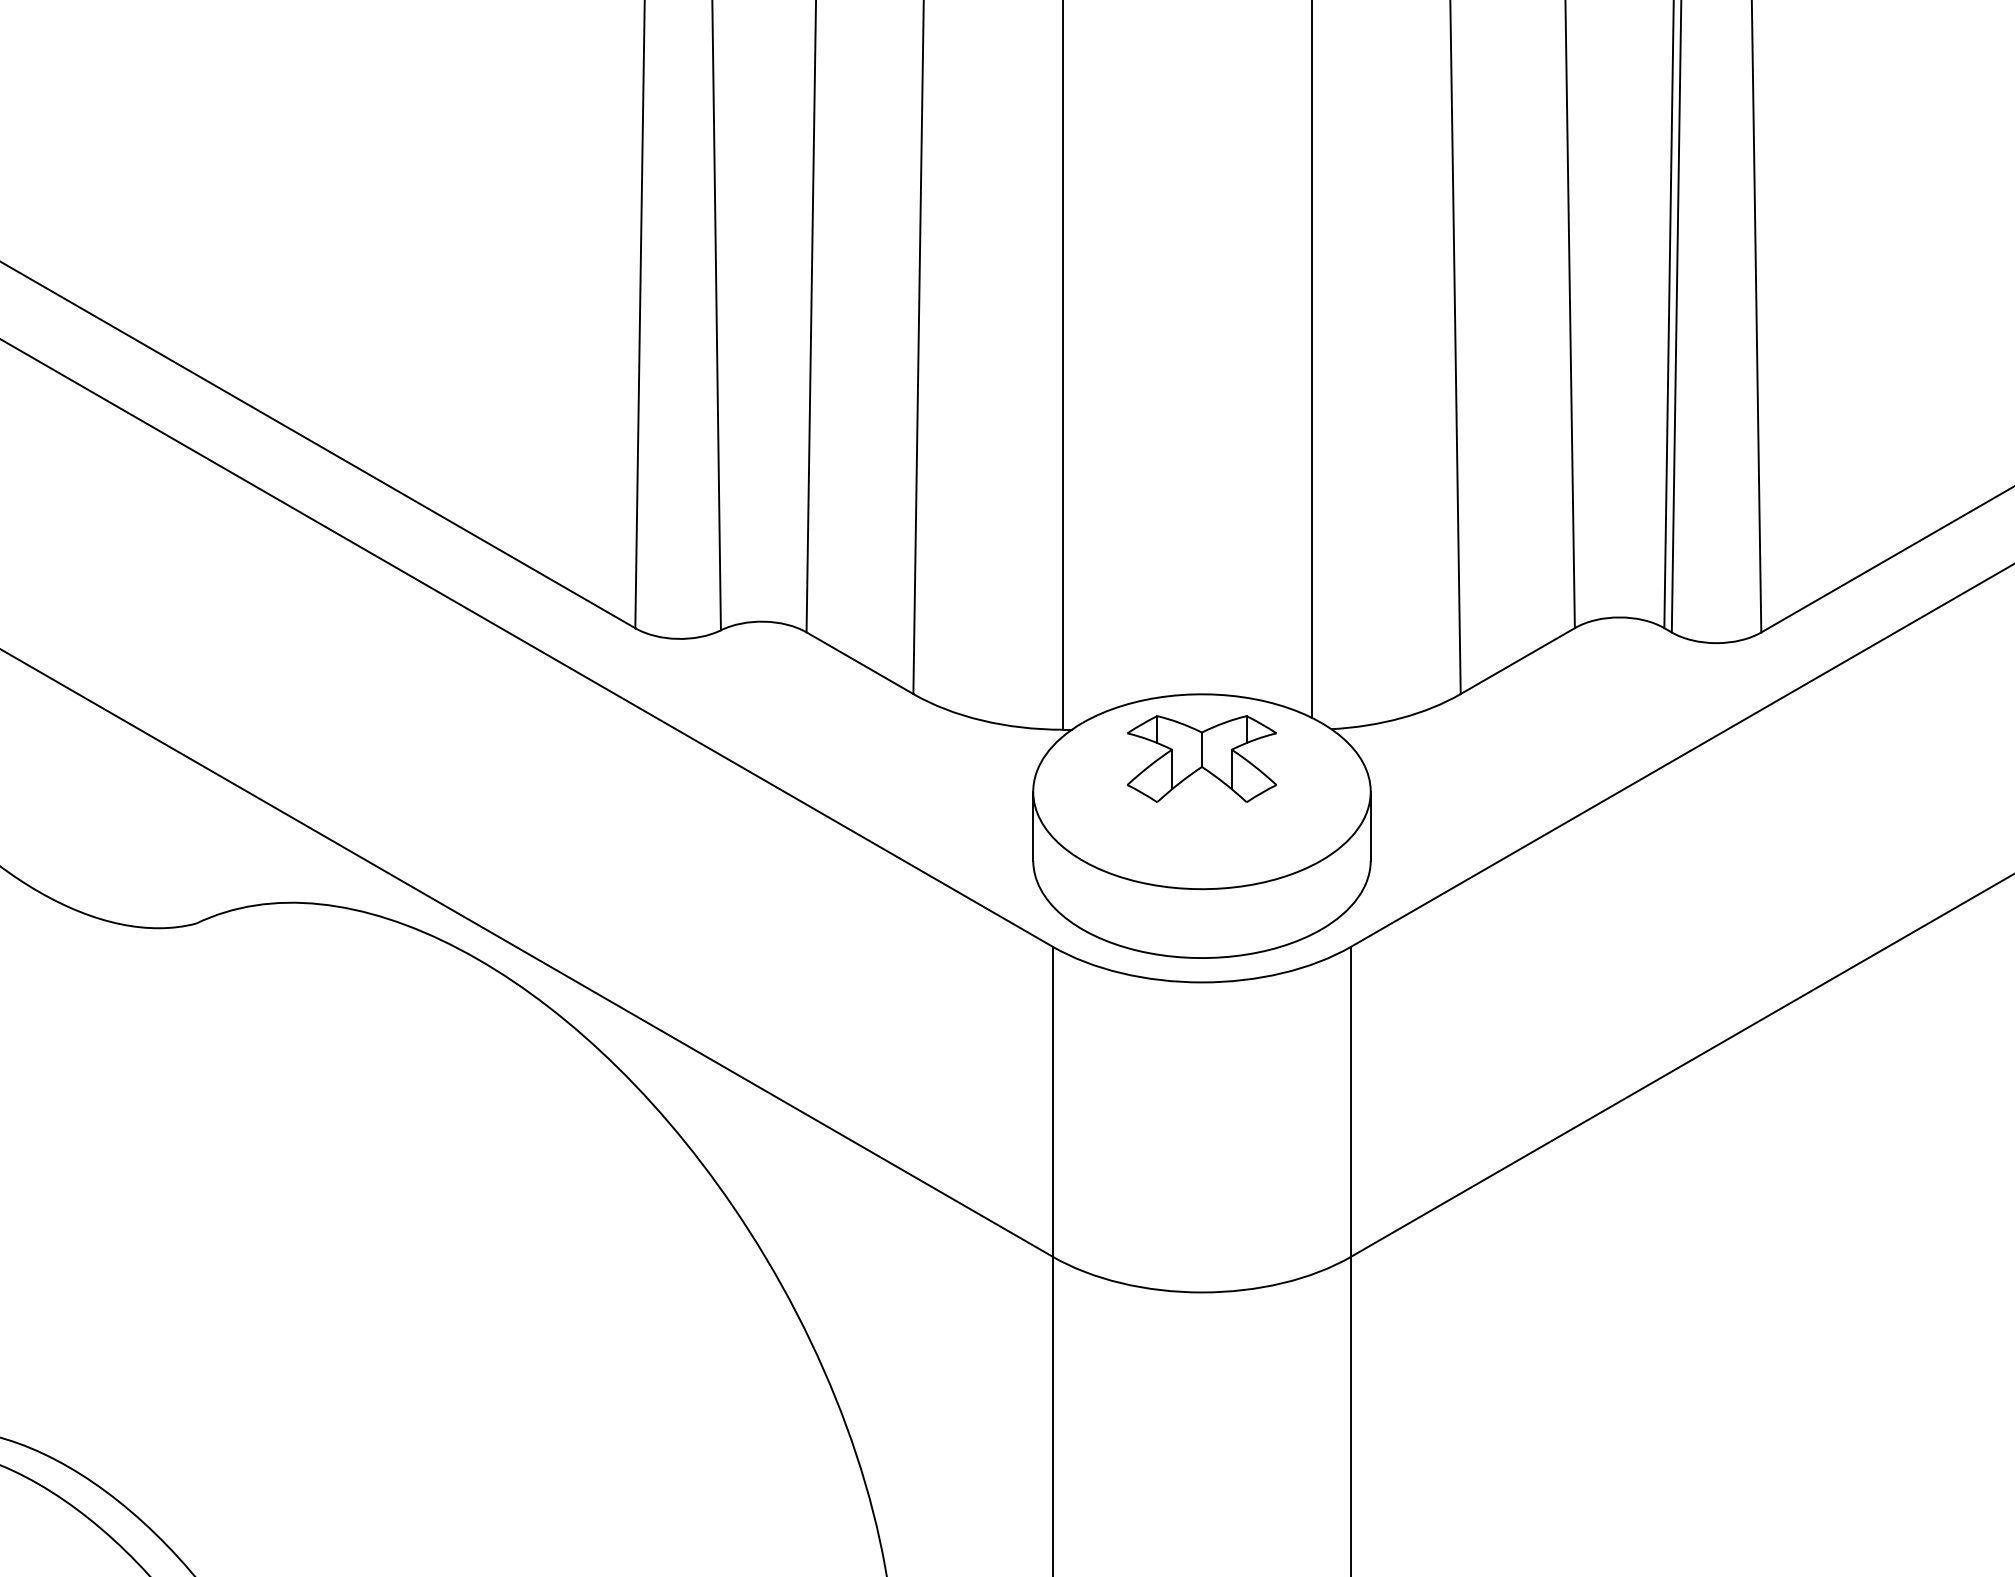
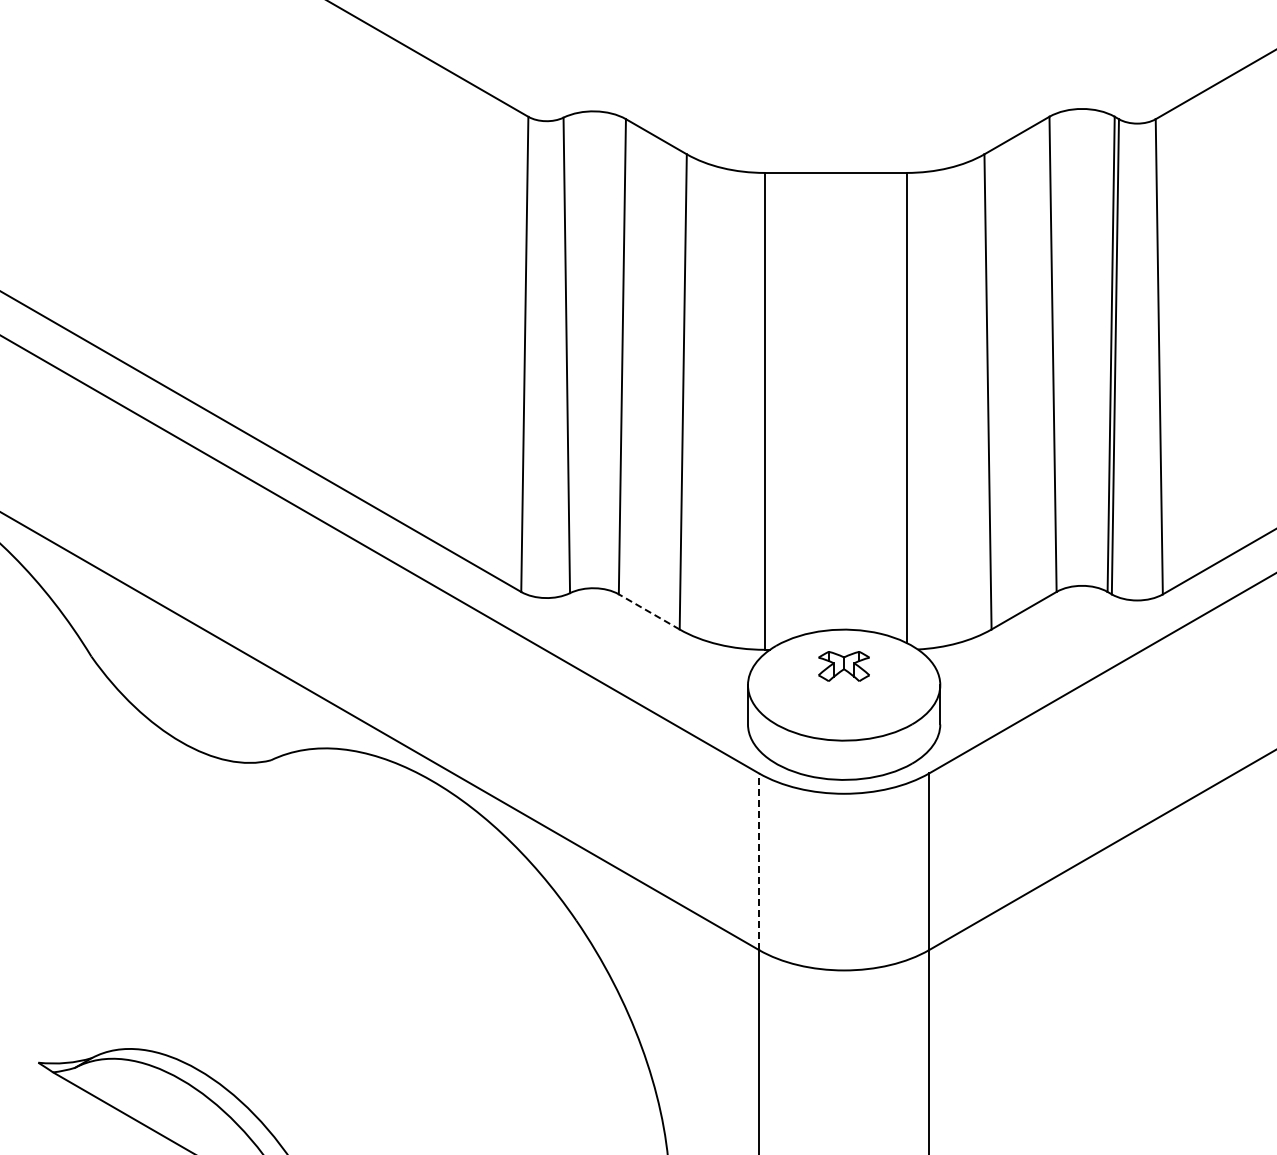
line: (858, 662) -> (648, 611), solid -> dashed
part: (1200, 759) -> (843, 666), size x0.6
line: (1053, 1101) -> (759, 861), solid -> dashed

